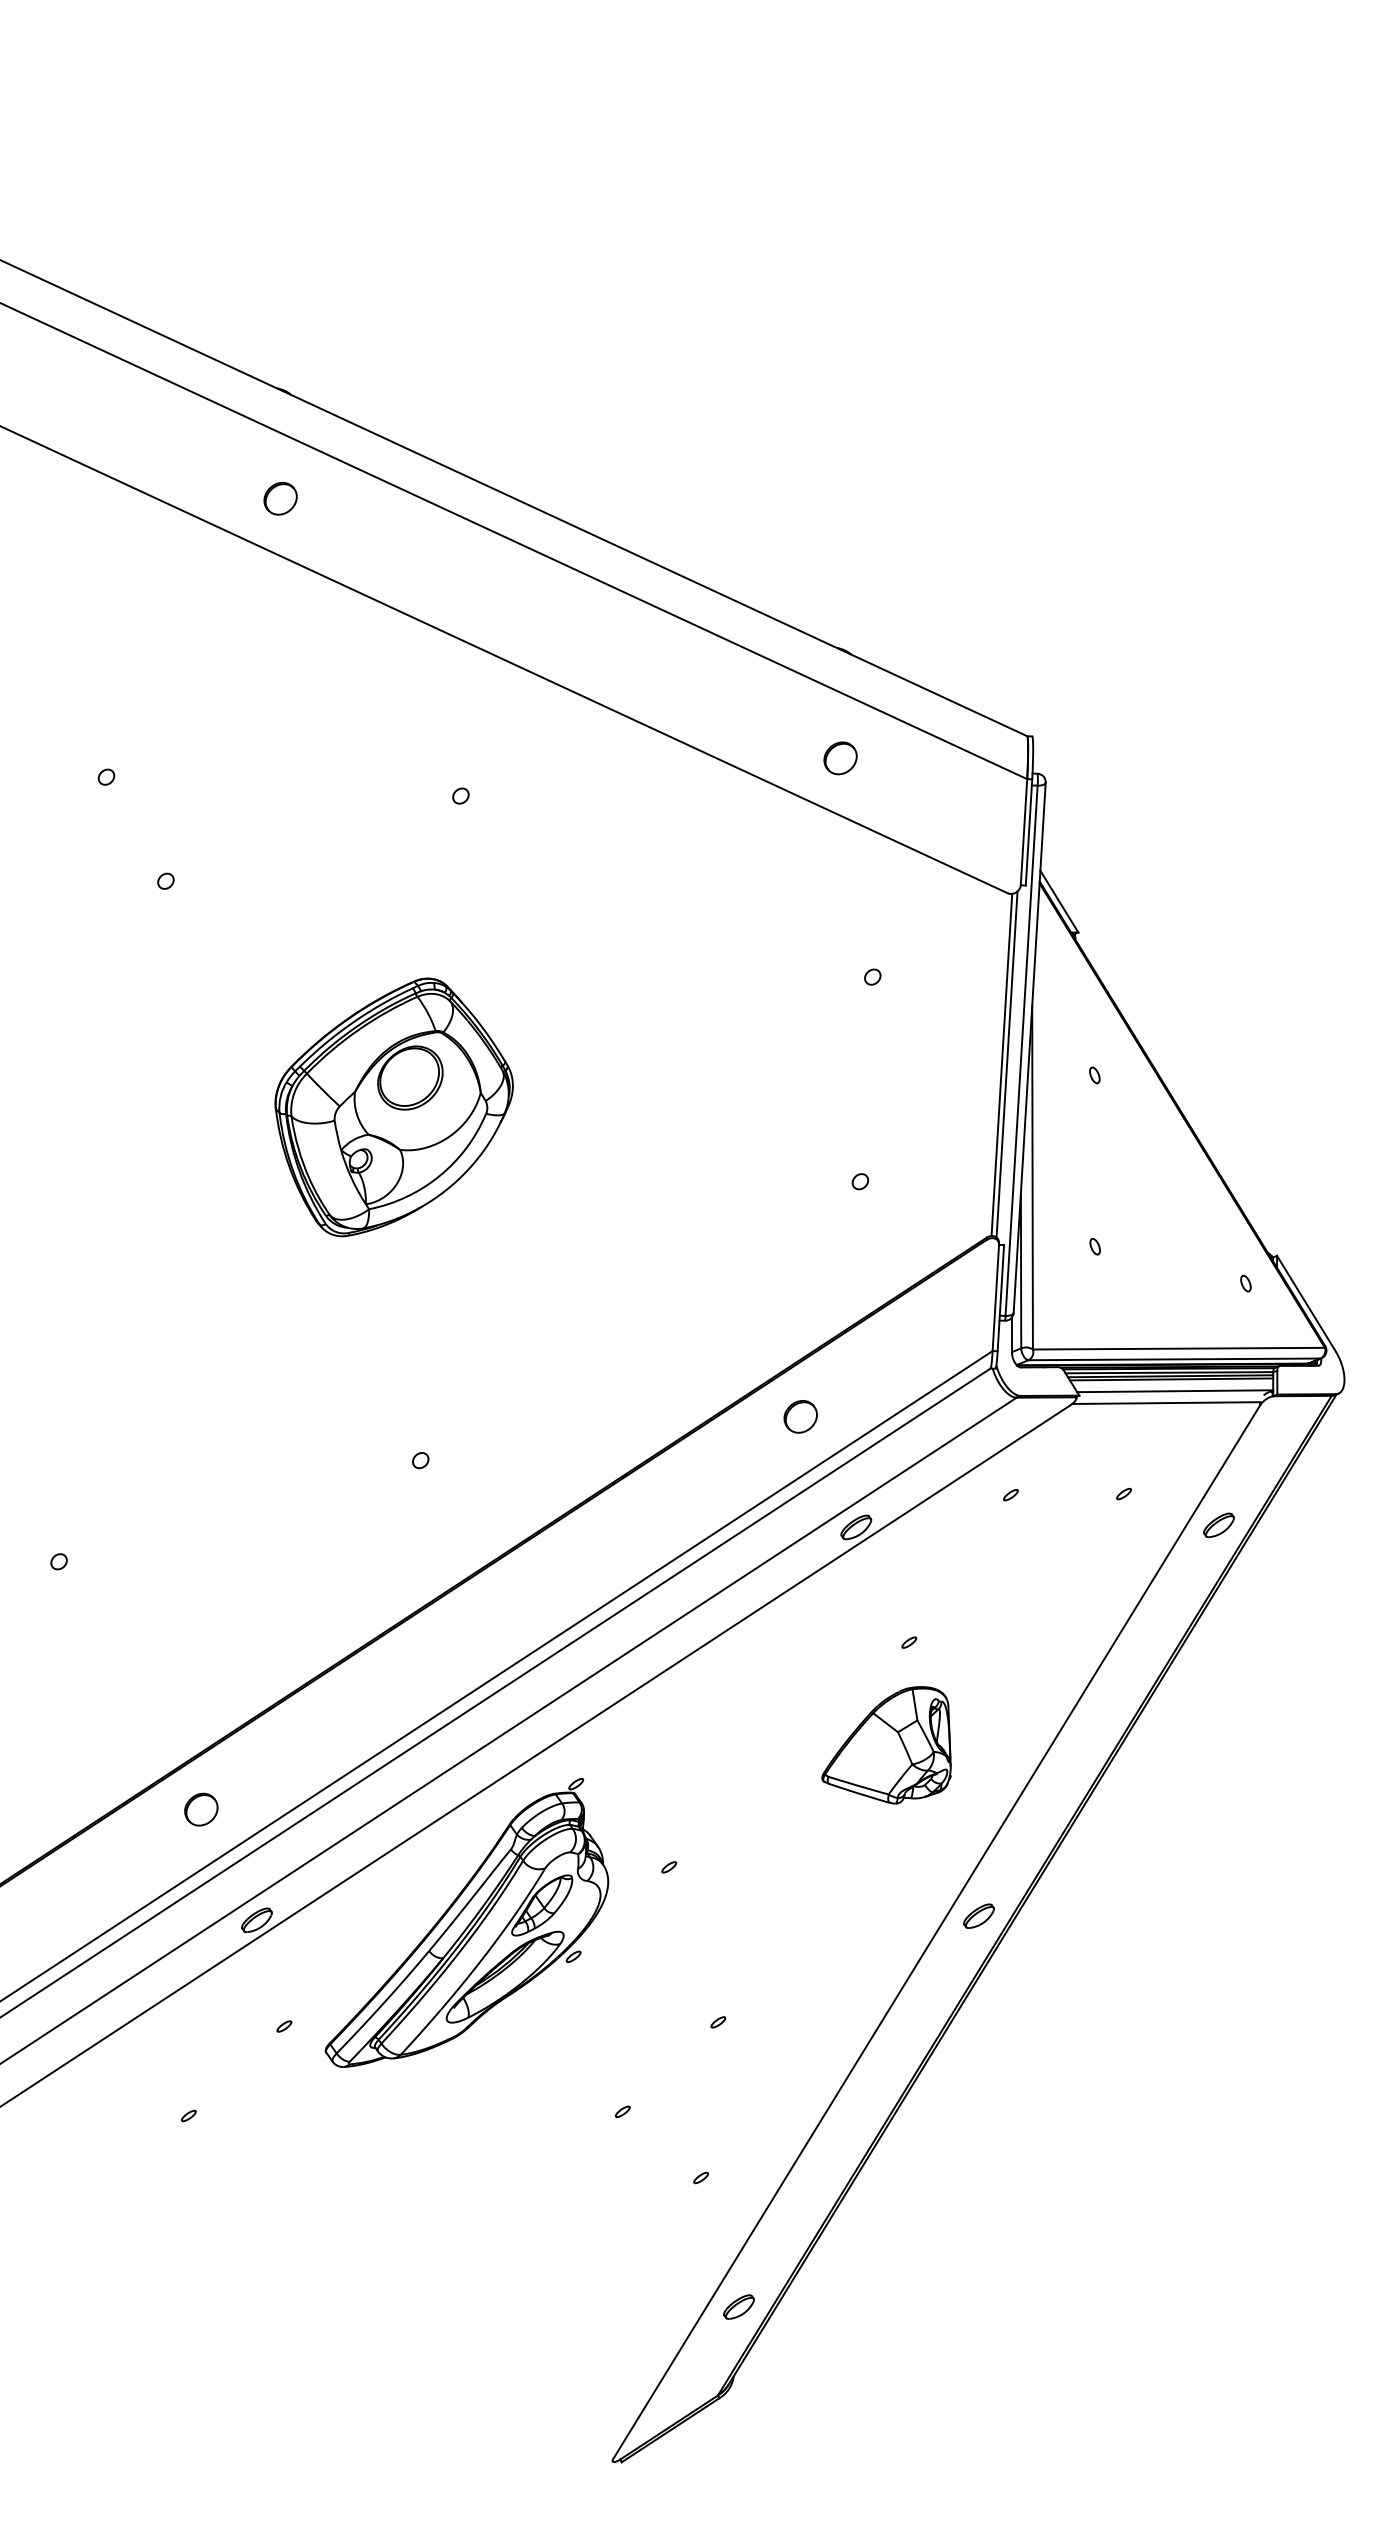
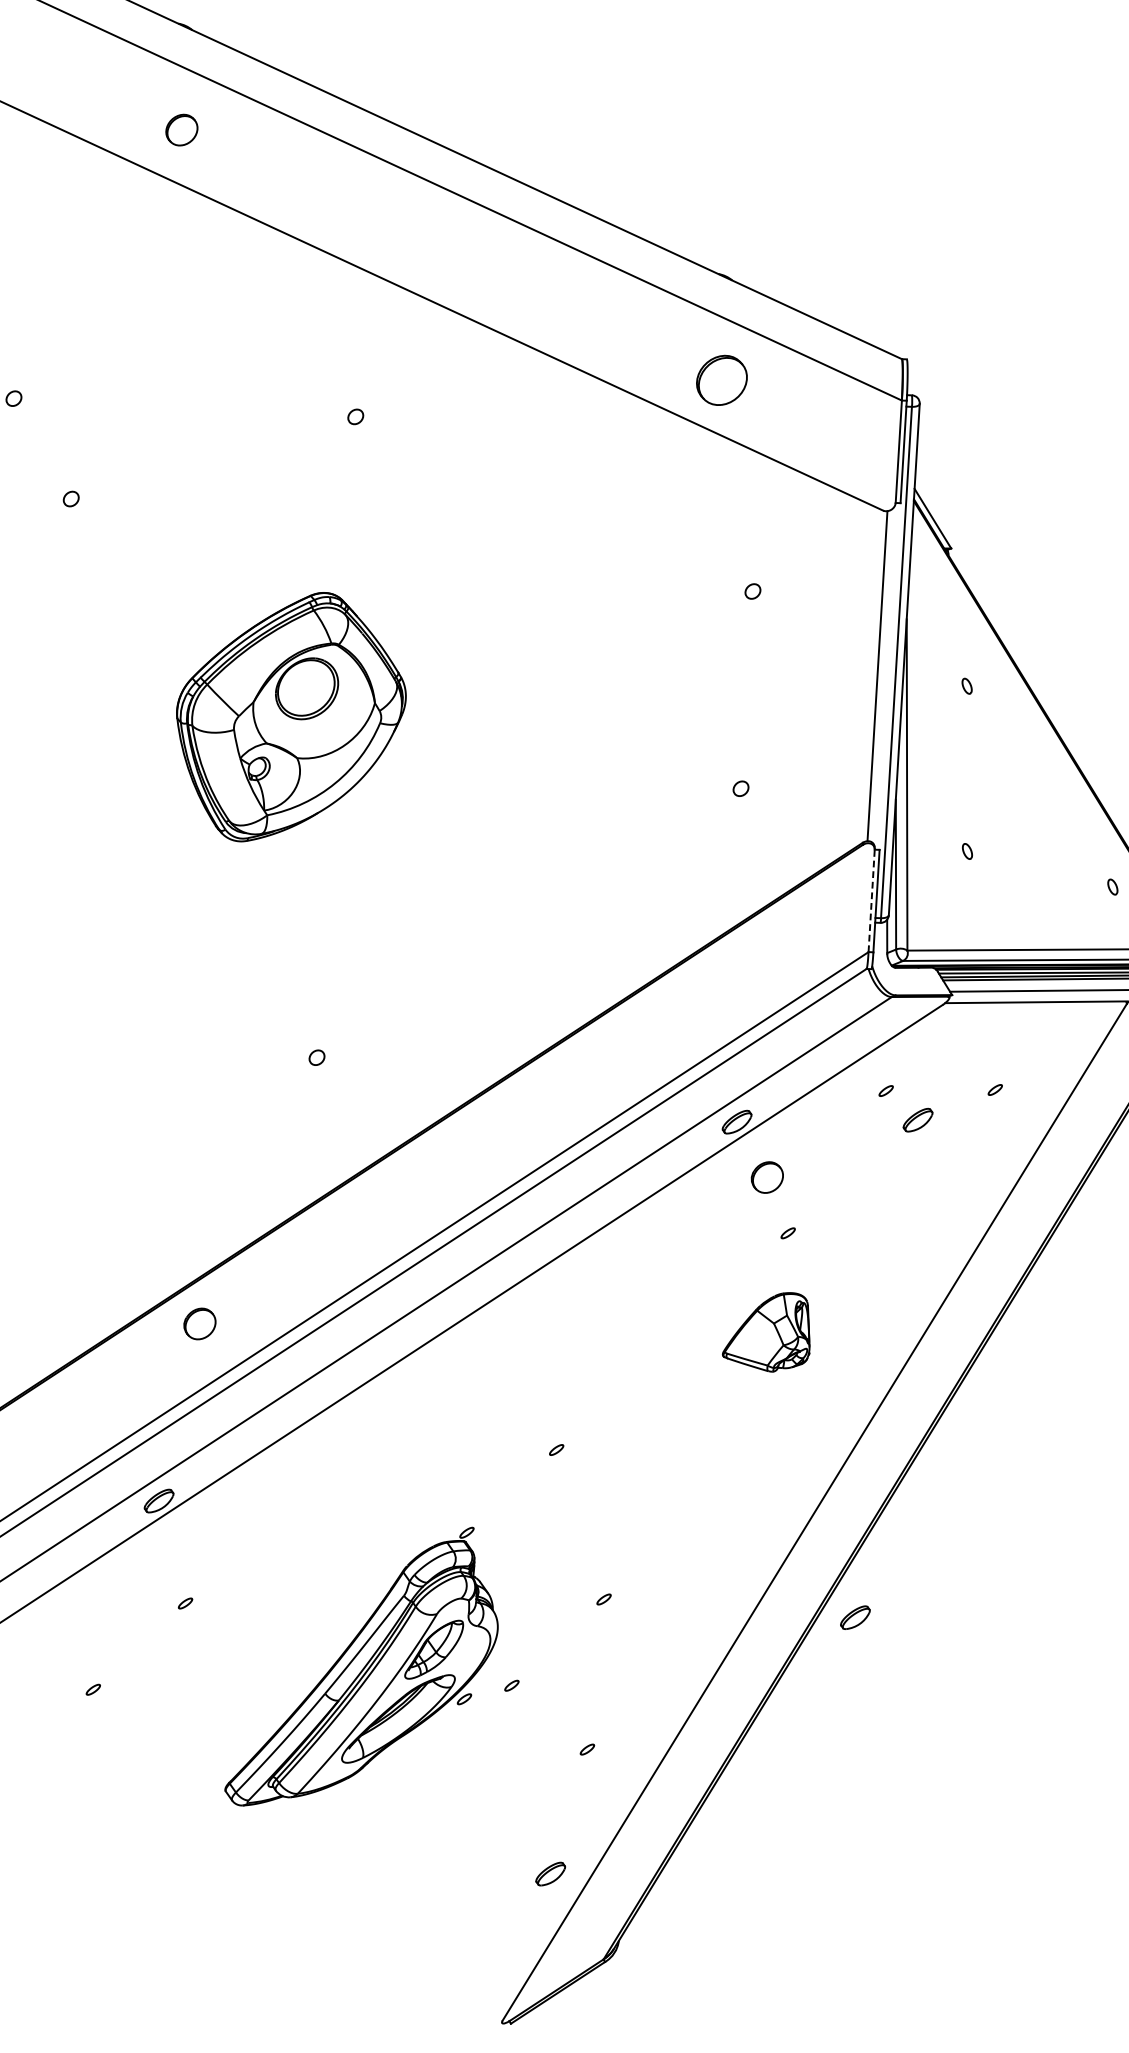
part: (840, 758) -> (721, 380), size x1.6
line: (1006, 1064) -> (881, 675), removed
line: (995, 1297) -> (871, 900), solid -> dashed
part: (800, 1416) -> (767, 1177), moved
part: (1218, 1525) -> (917, 1120), moved
part: (886, 1745) -> (766, 1332), size x0.7
part: (201, 1809) -> (200, 1323), moved
part: (978, 1915) -> (854, 1617), moved
part: (466, 1922) -> (361, 1666), moved
part: (738, 2306) -> (550, 1873), moved

